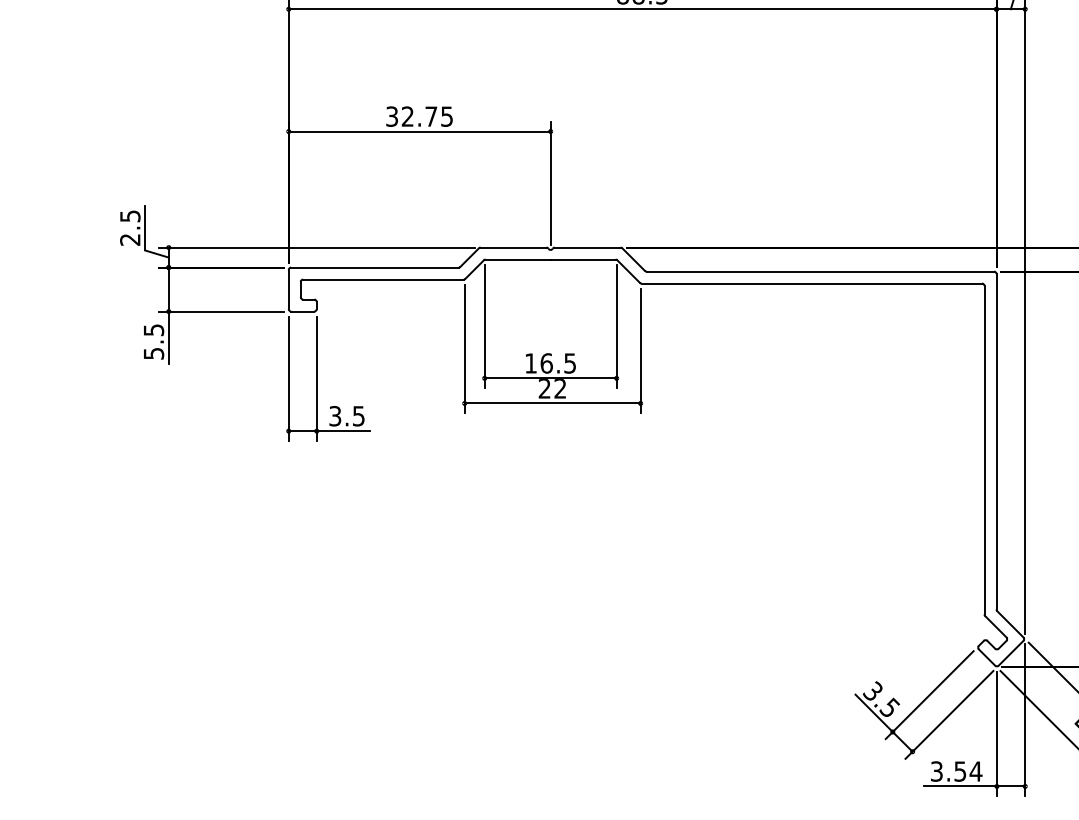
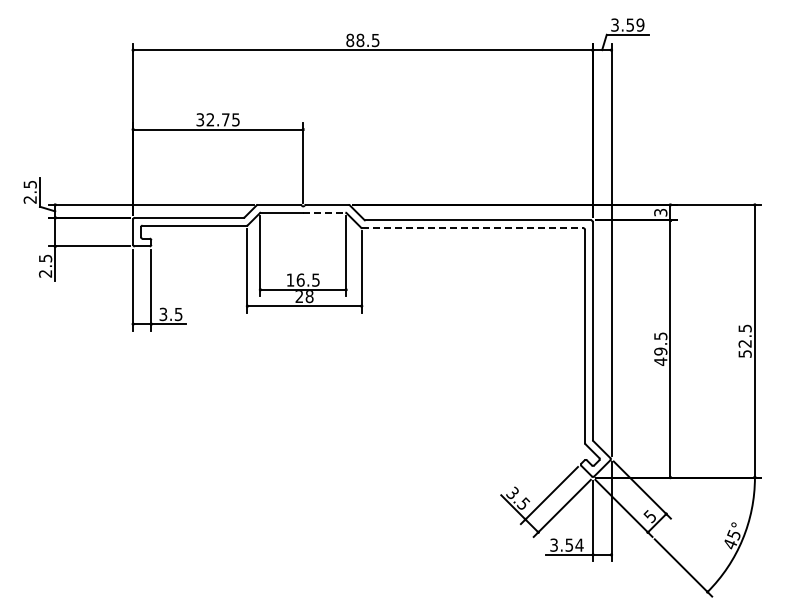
line: (583, 259) -> (324, 212), solid -> dashed
line: (811, 283) -> (472, 228), solid -> dashed
text: (153, 353) -> (45, 273), 5.5 -> 2.5
text: (560, 390) -> (309, 297), 22 -> 28

